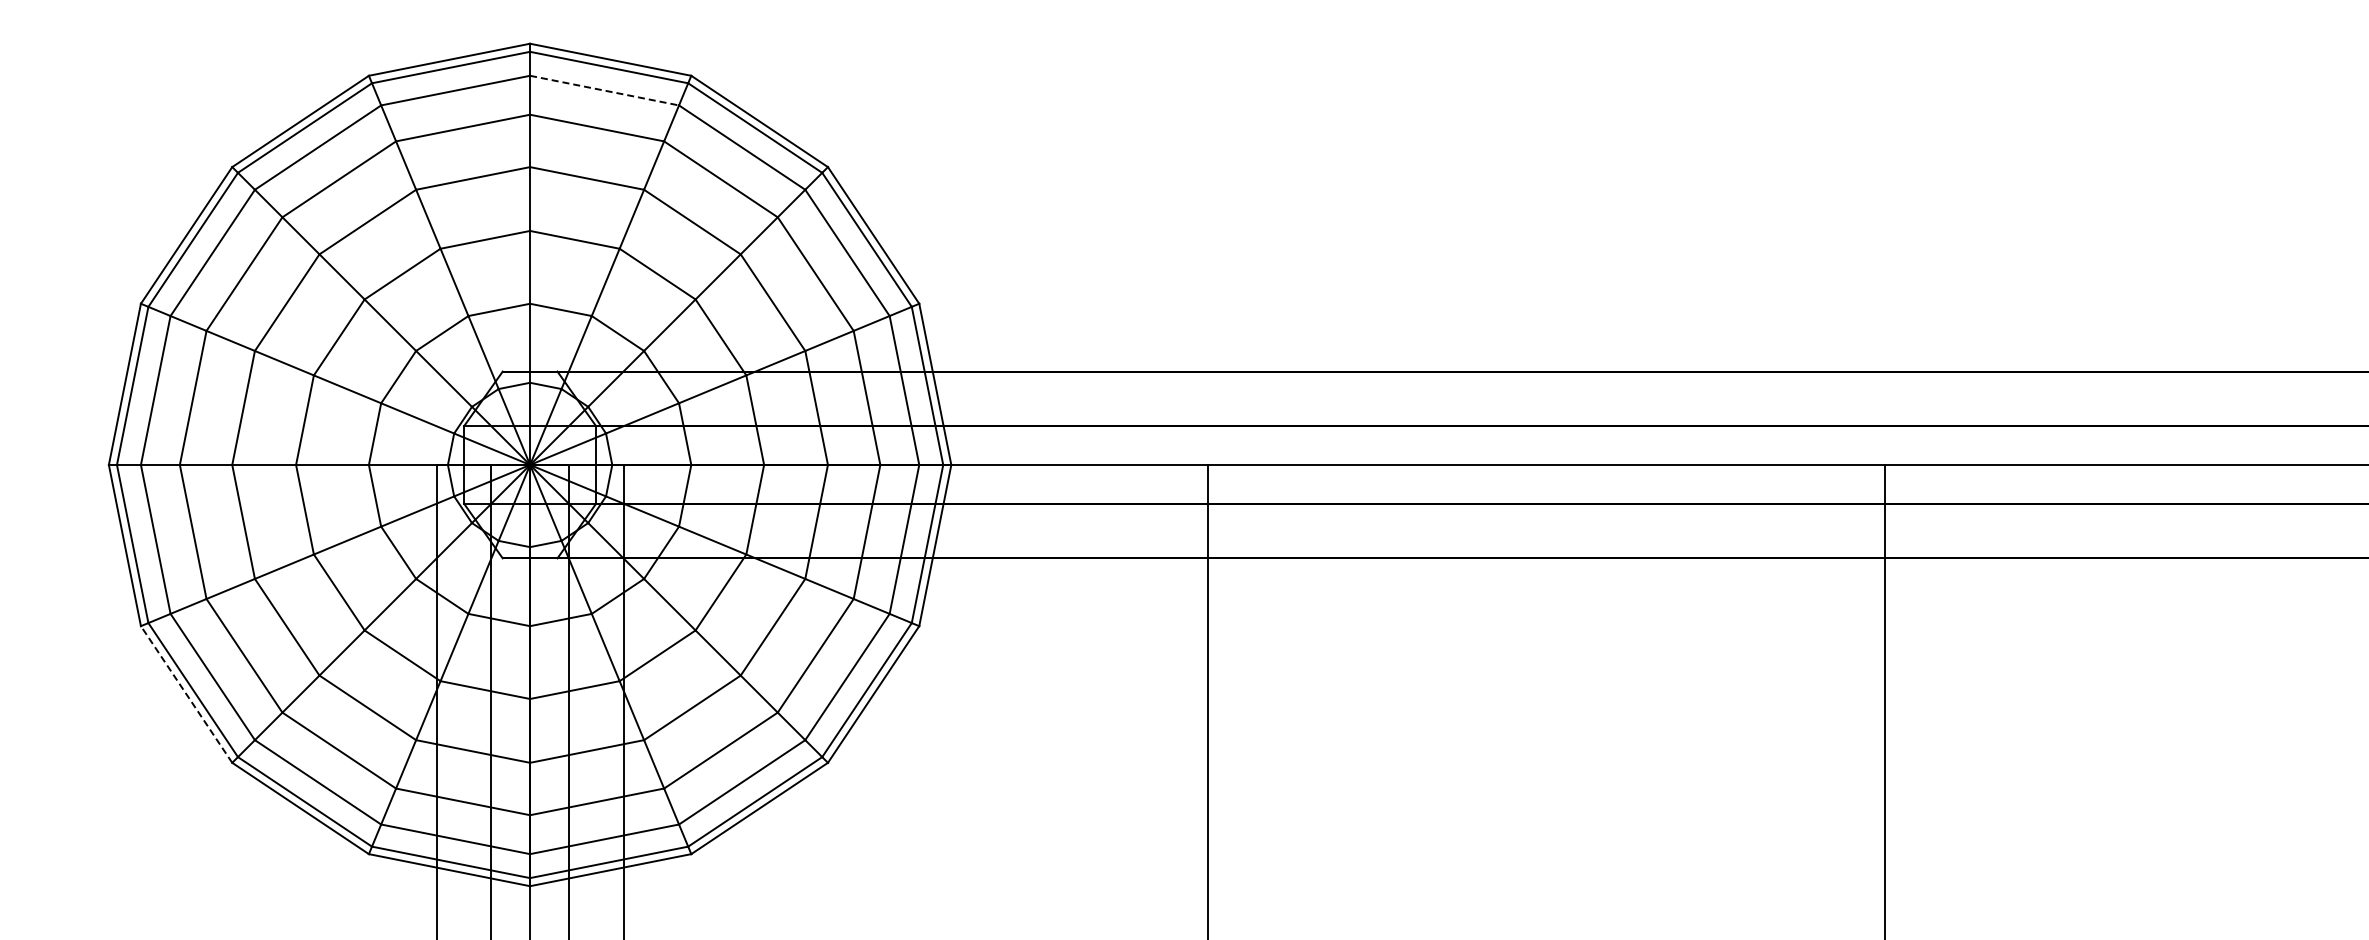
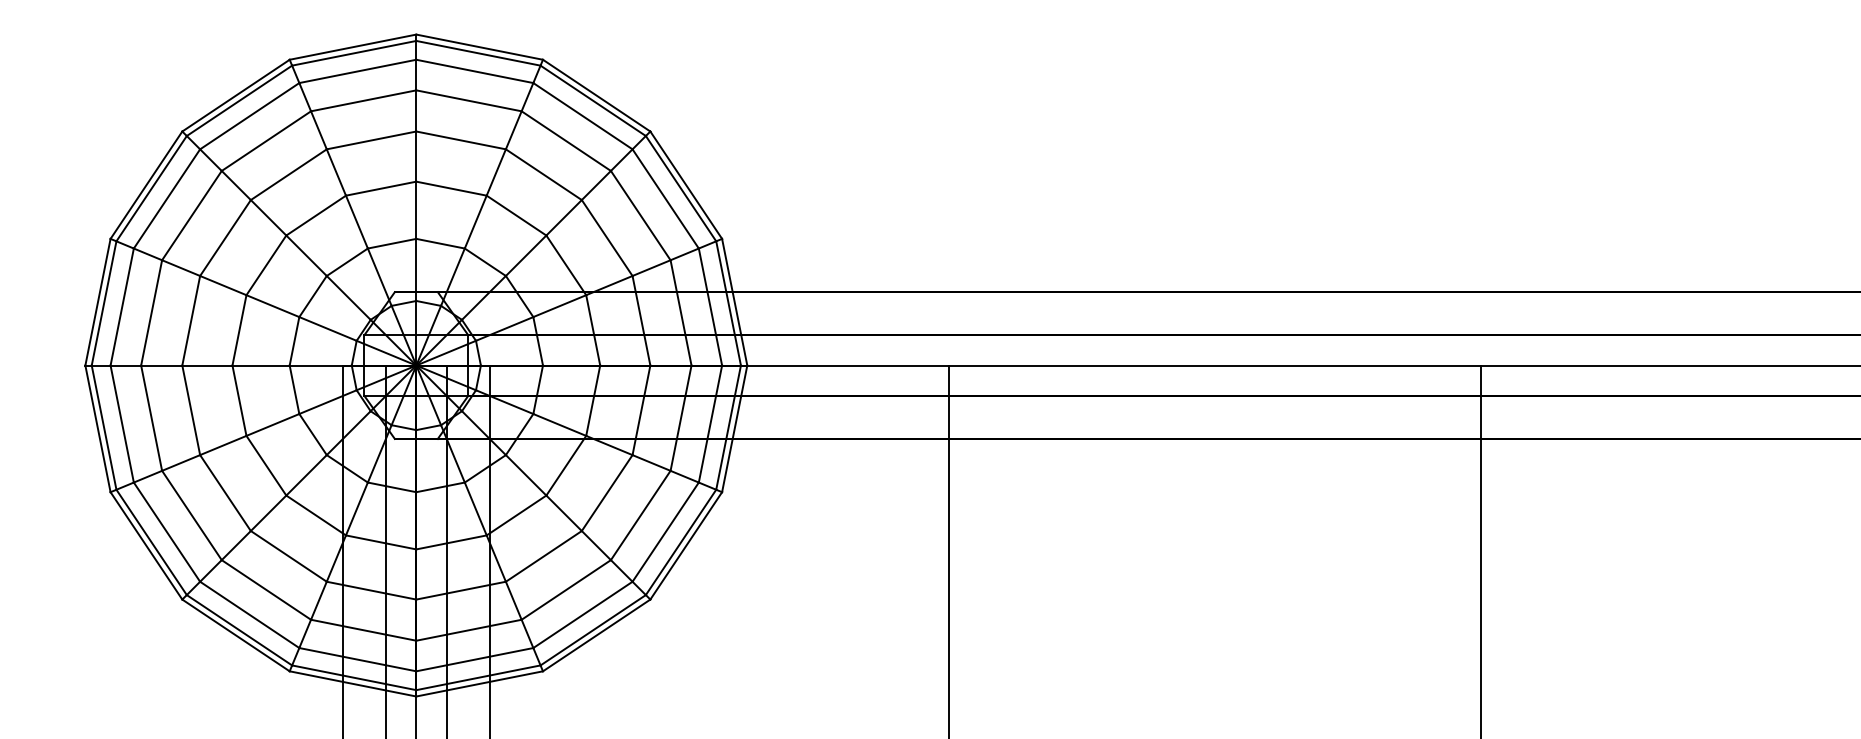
line: (604, 90) -> (474, 71), dashed -> solid
line: (186, 694) -> (146, 545), dashed -> solid

